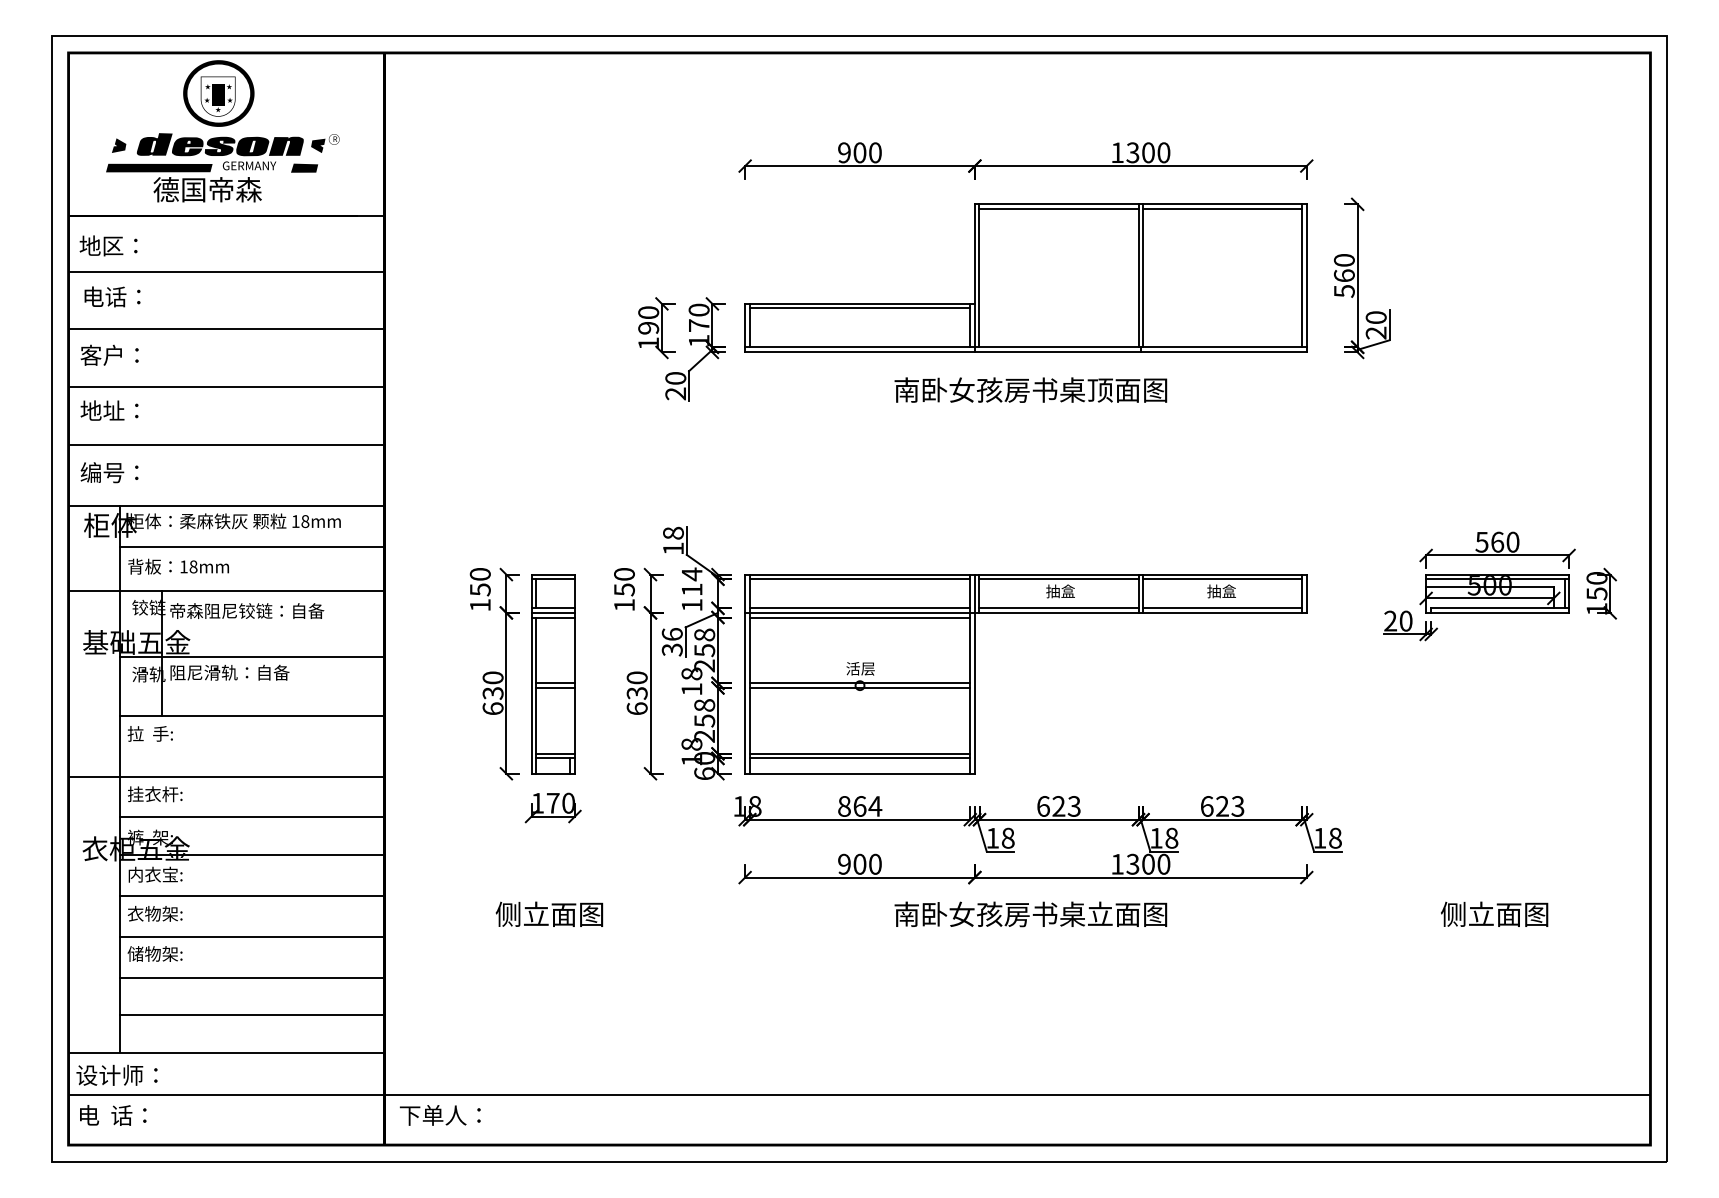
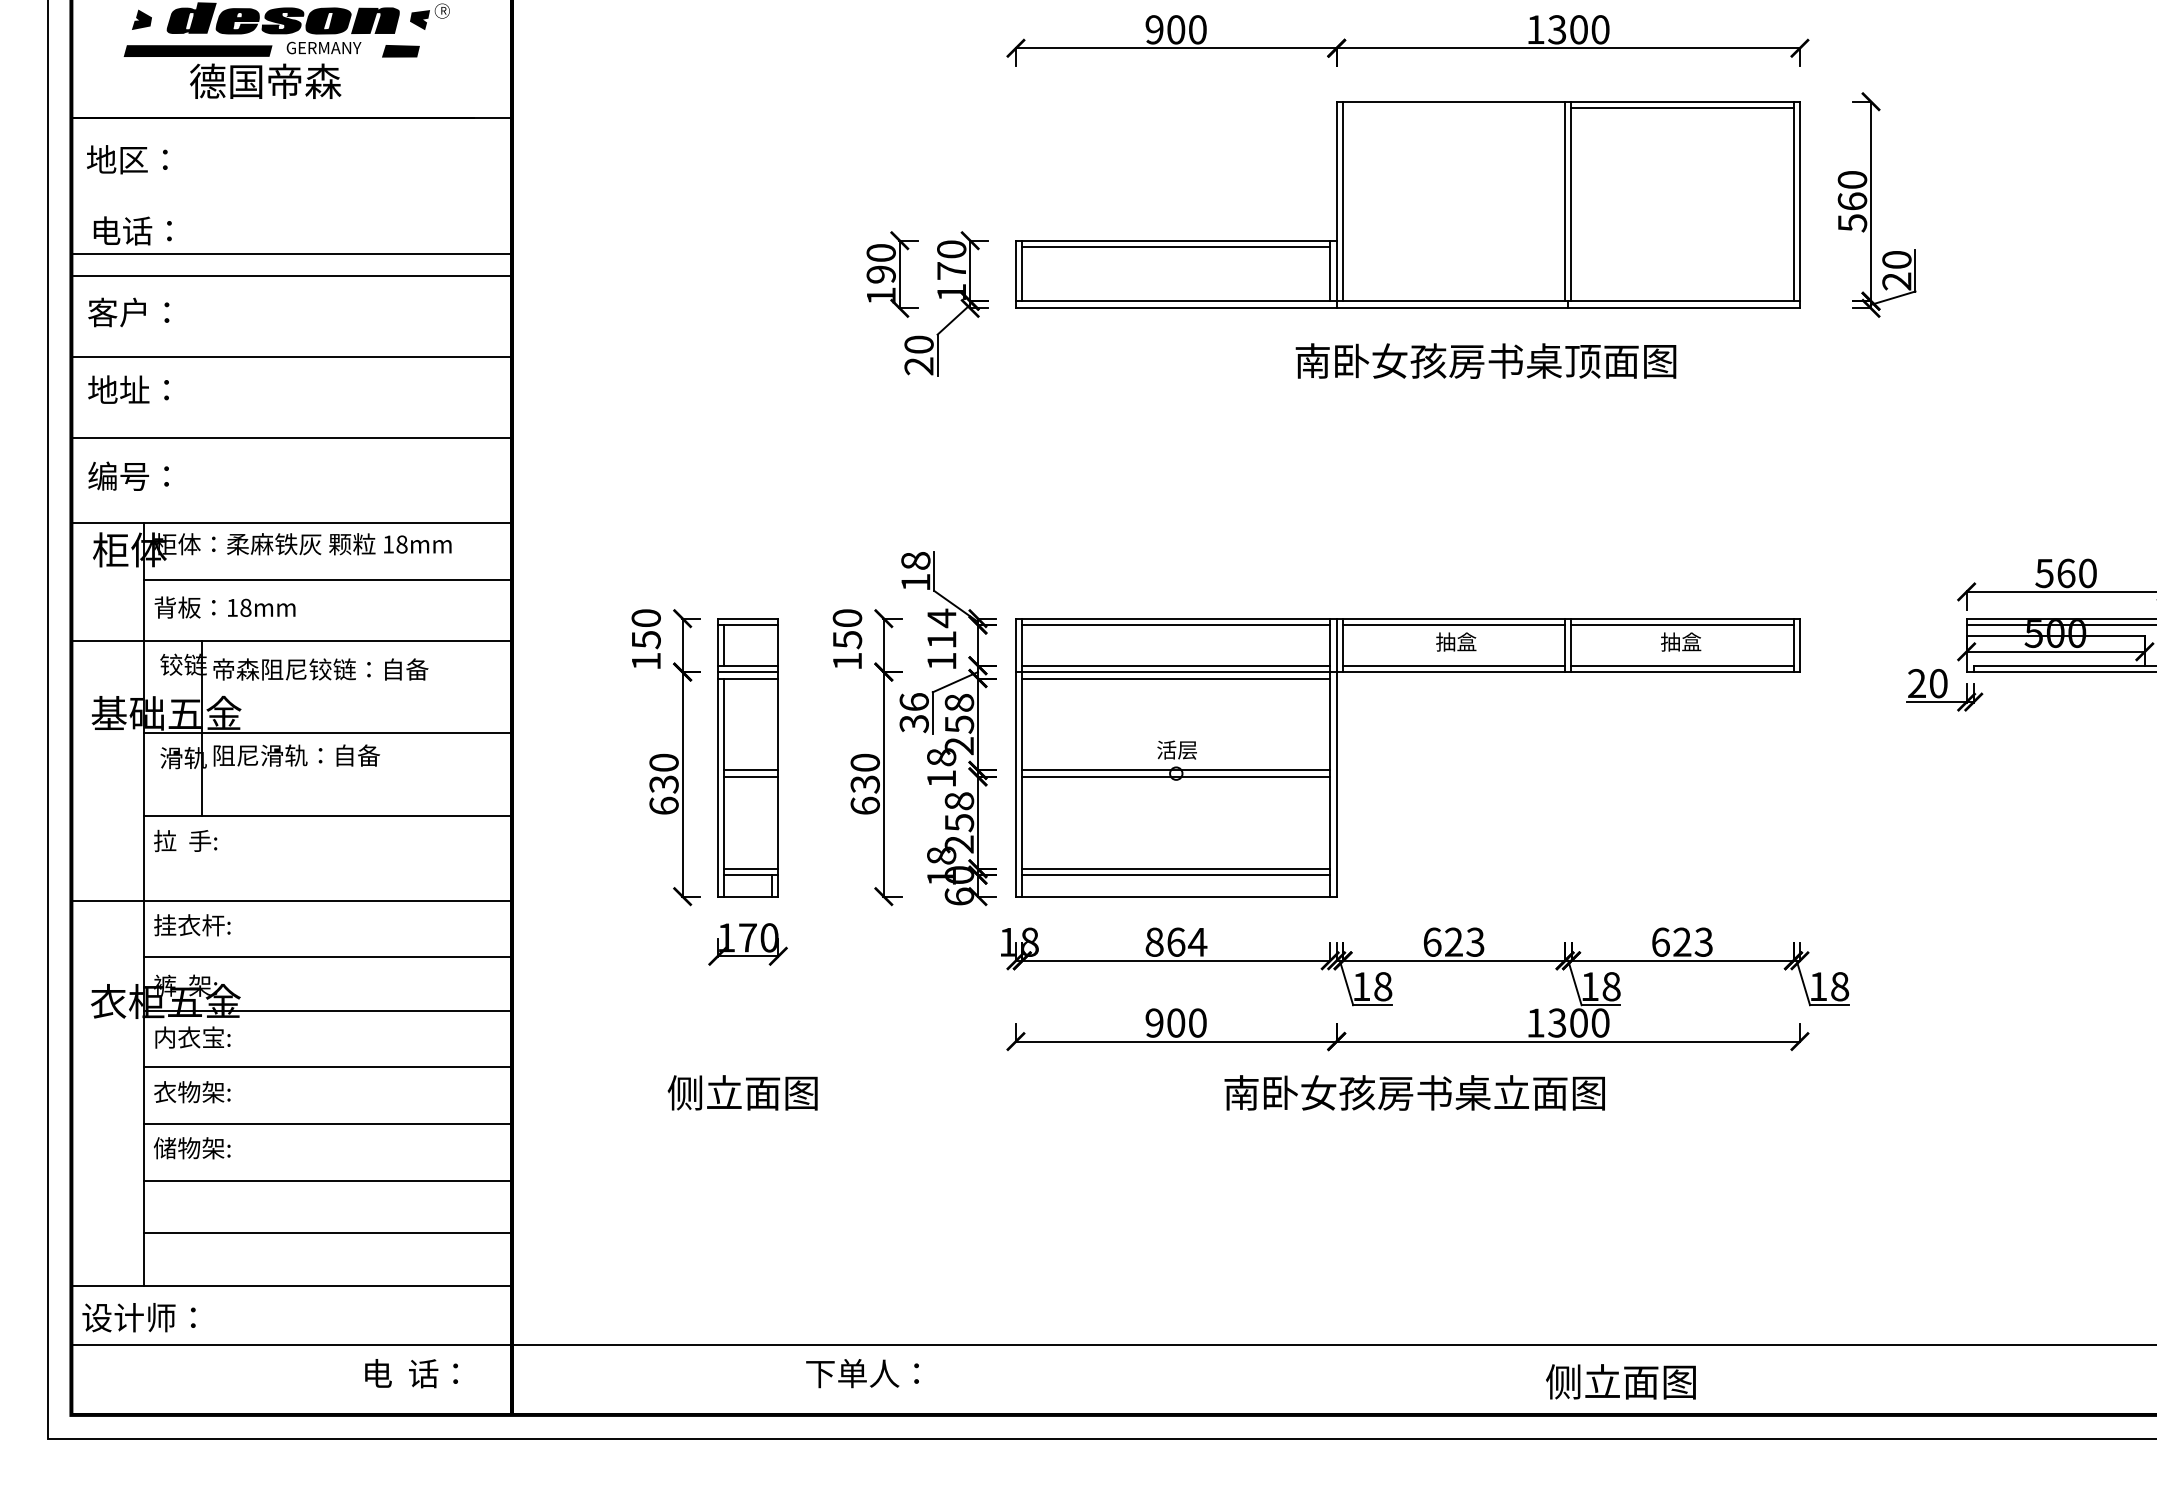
line: (1058, 208) -> (1453, 107), removed
line: (226, 272) -> (291, 254), moved
text: (1030, 389) -> (1485, 360), moved
text: (1494, 913) -> (1620, 1380), moved
text: (113, 1115) -> (411, 1373), moved
text: (439, 1115) -> (861, 1373), moved

